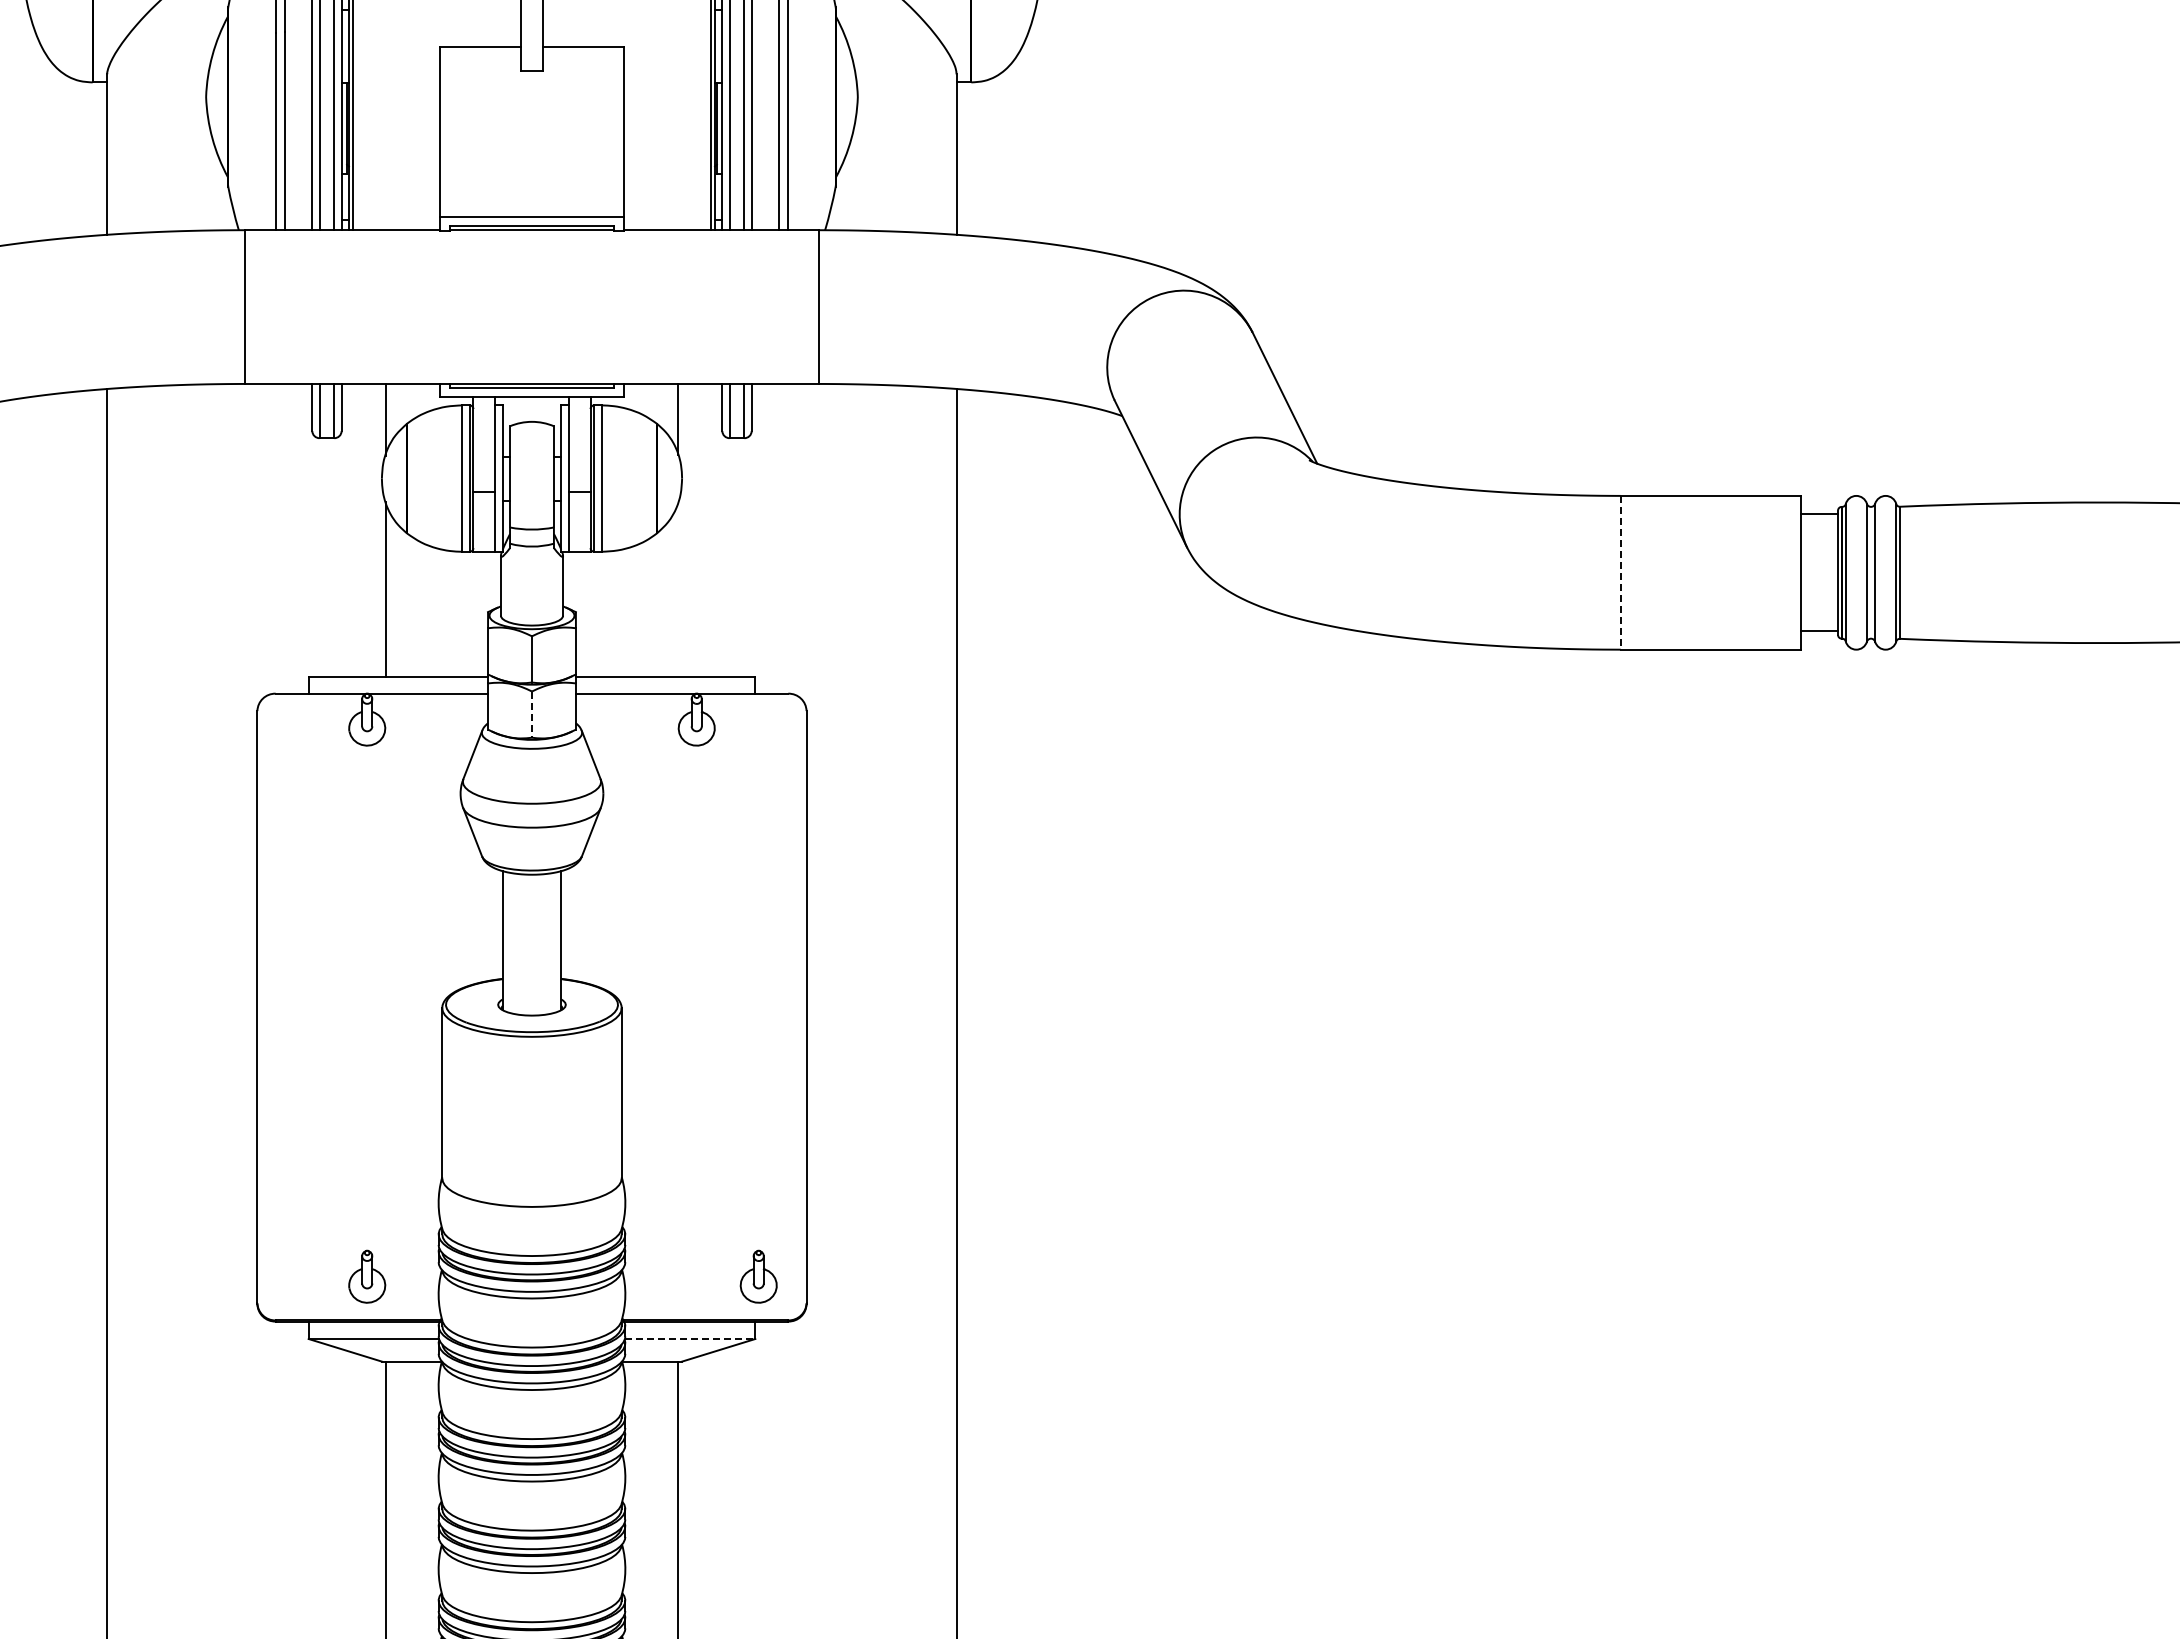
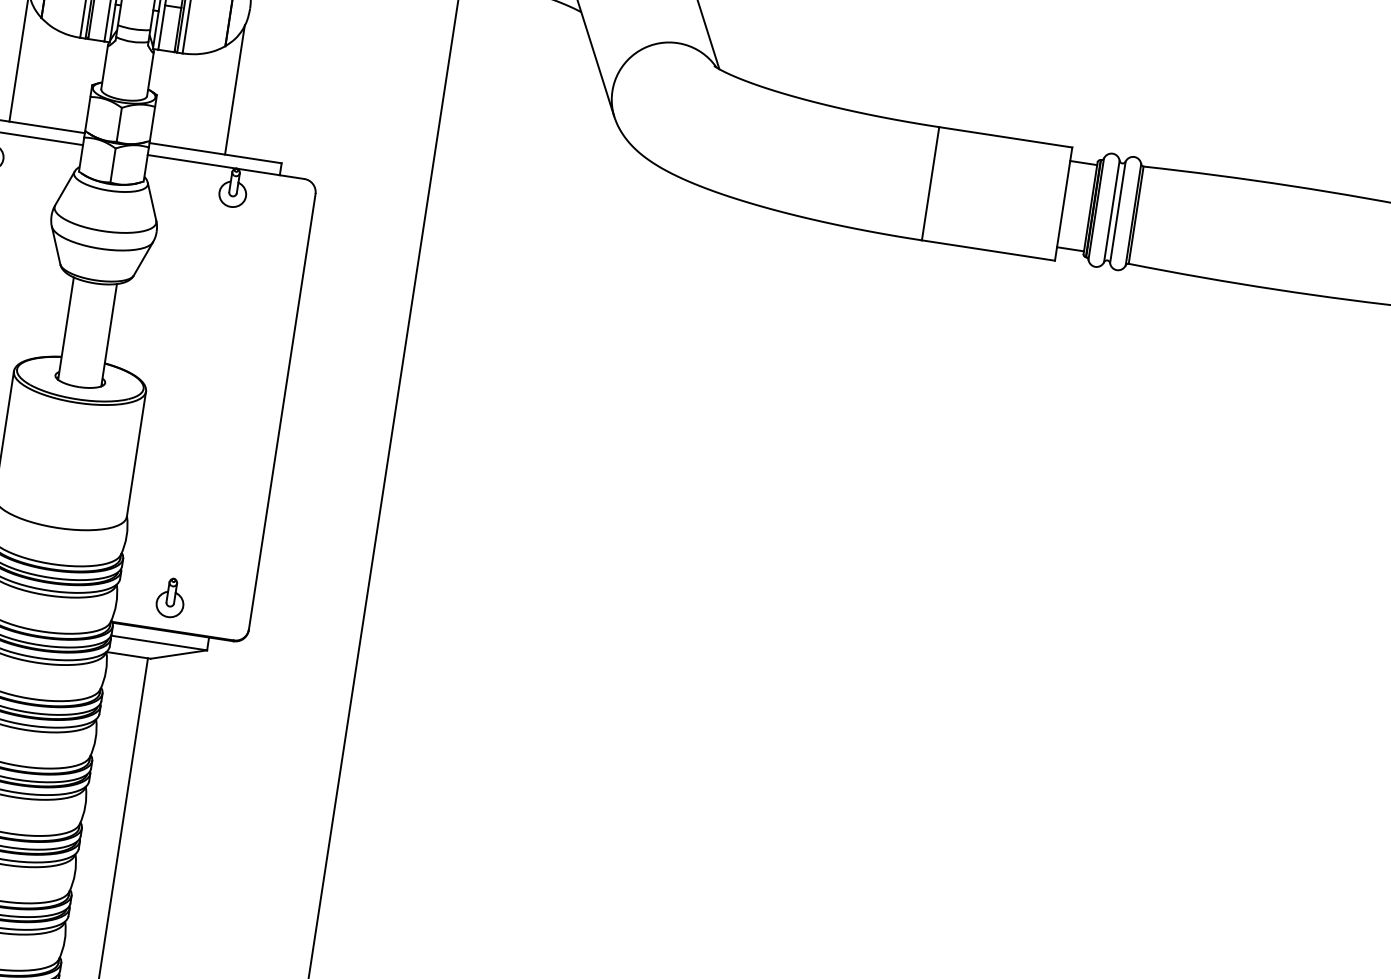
line: (1620, 572) -> (930, 183), dashed -> solid
line: (678, 589) -> (235, 89), added
line: (532, 715) -> (113, 166), dashed -> solid
part: (758, 1276) -> (170, 597), moved
line: (690, 1339) -> (159, 643), dashed -> solid

